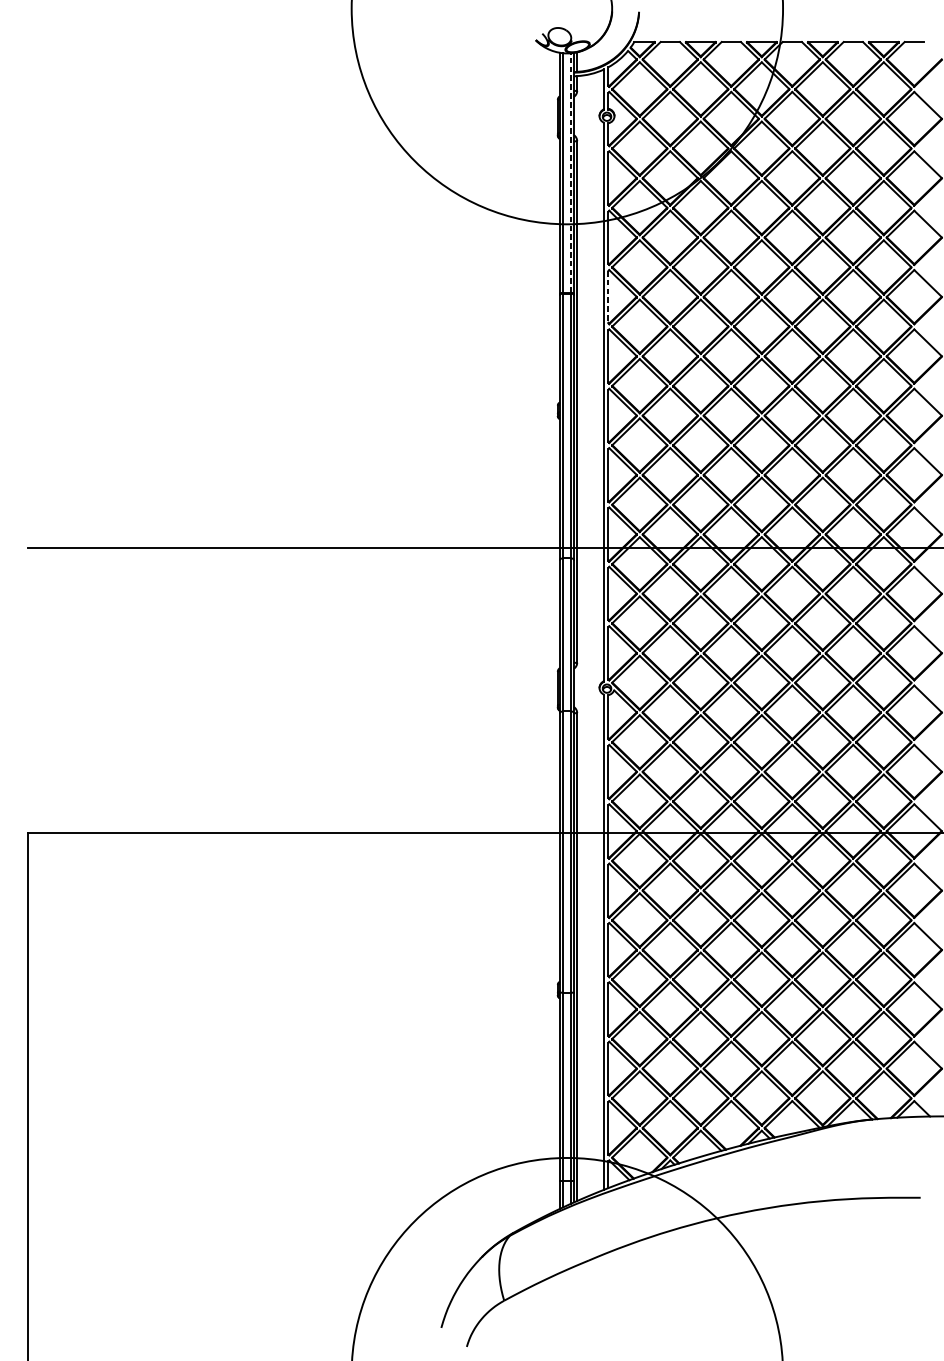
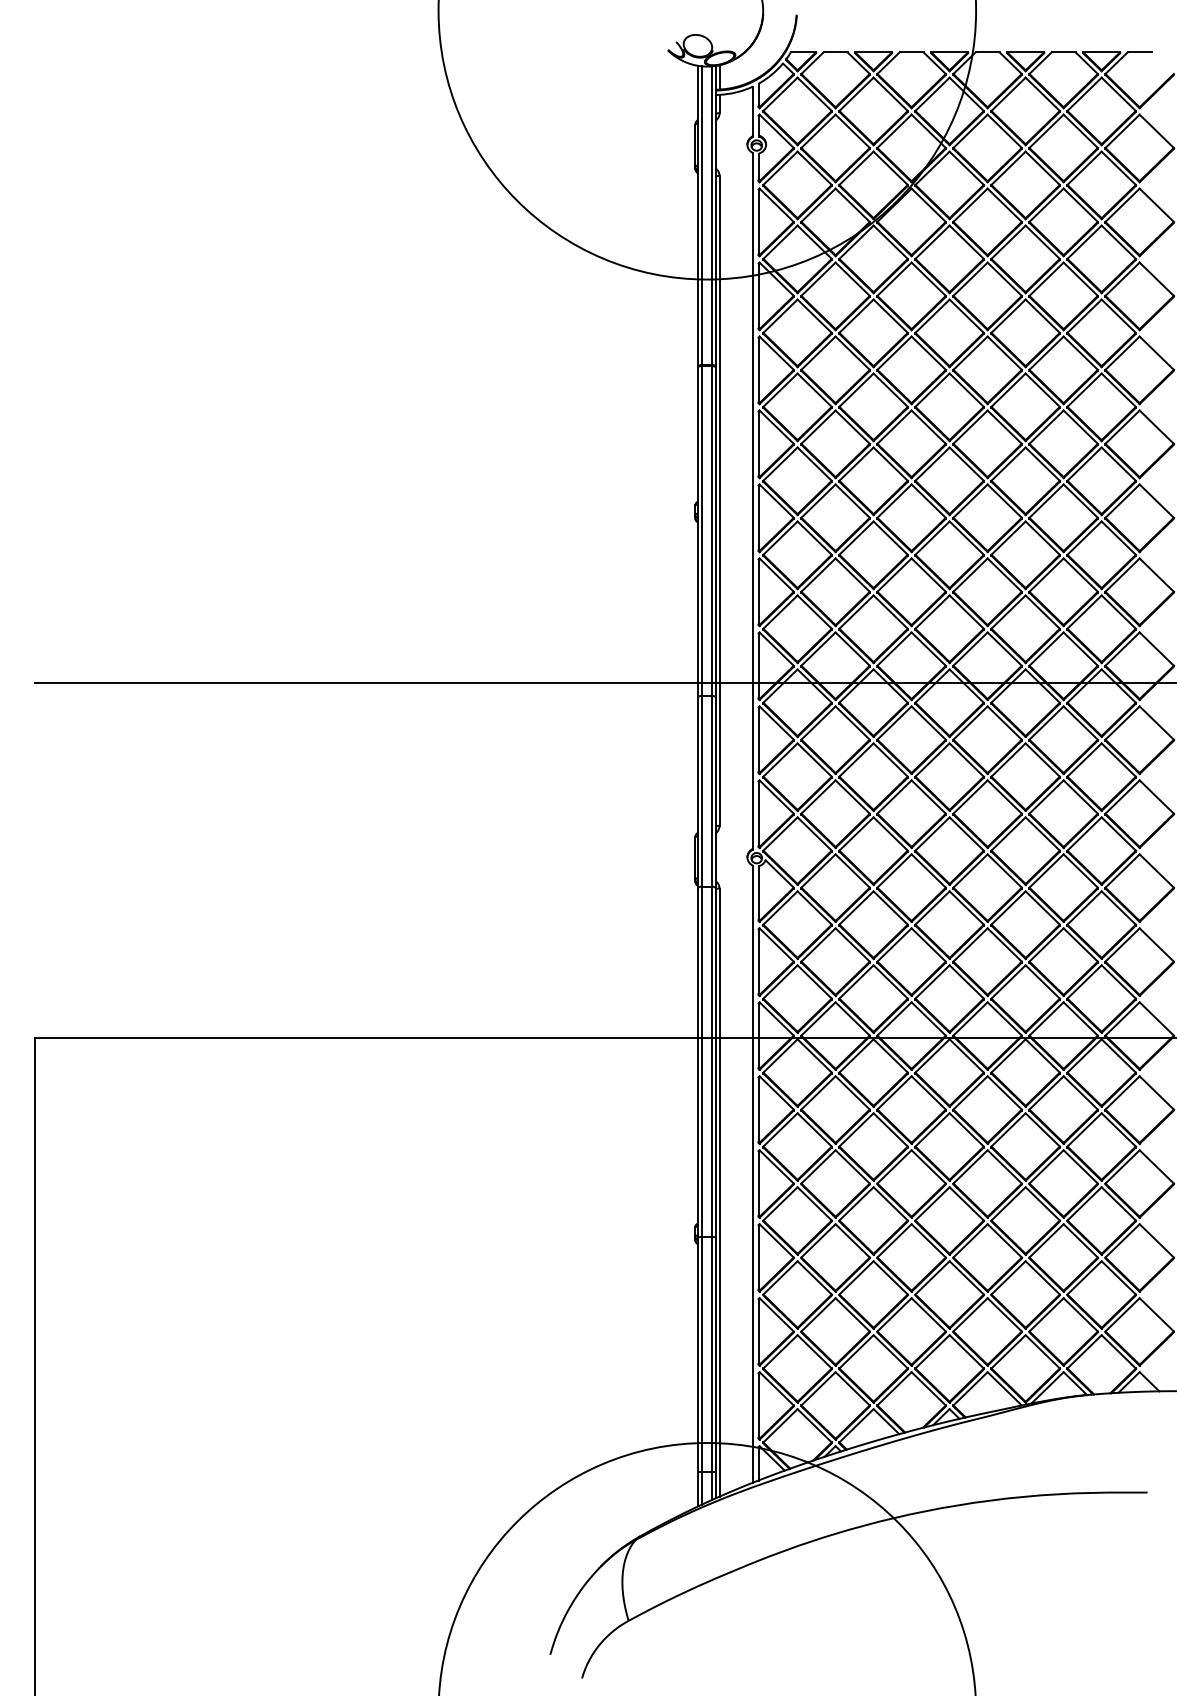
line: (570, 172) -> (711, 215), dashed -> solid
line: (608, 297) -> (758, 370), dashed -> solid

